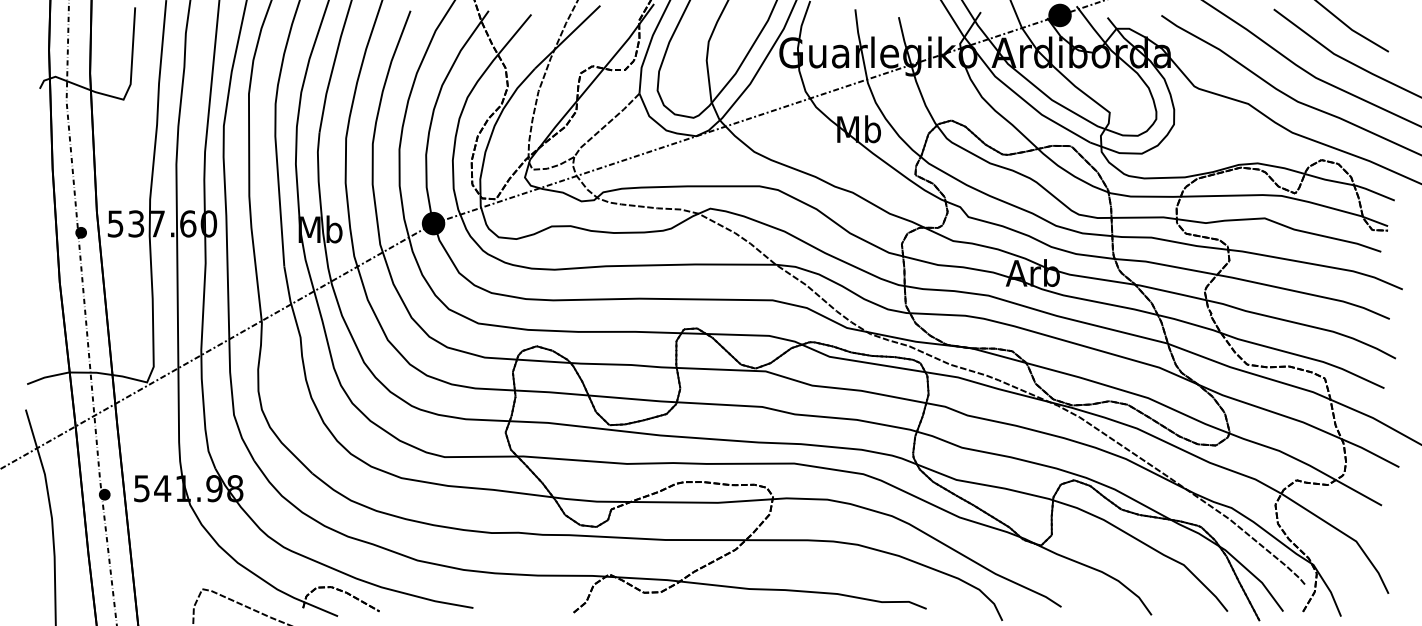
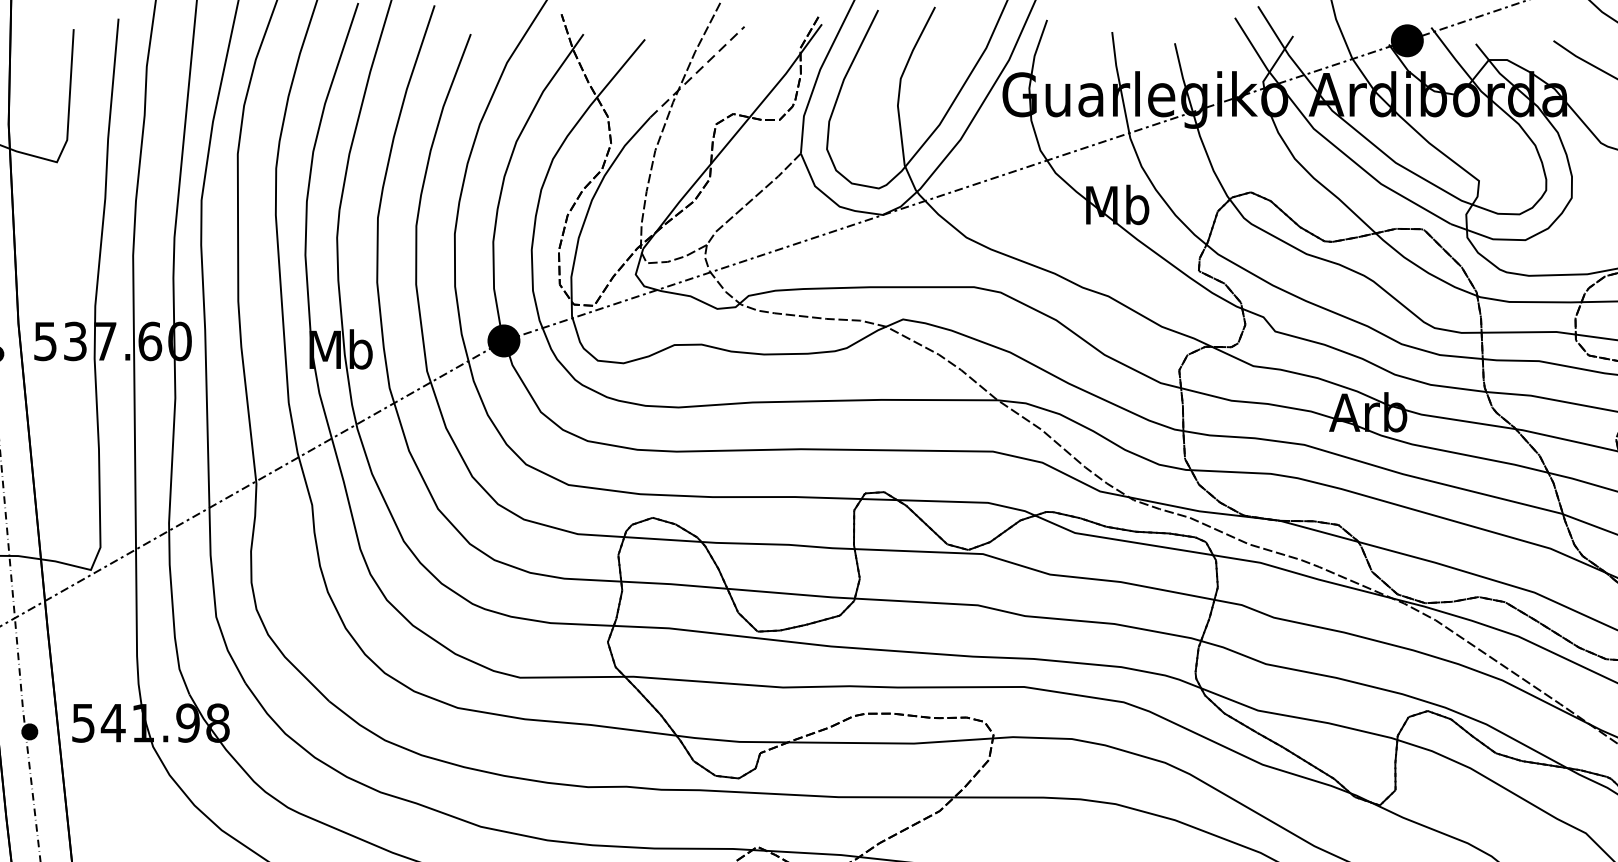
line: (568, 36) -> (698, 71), solid -> dashed

